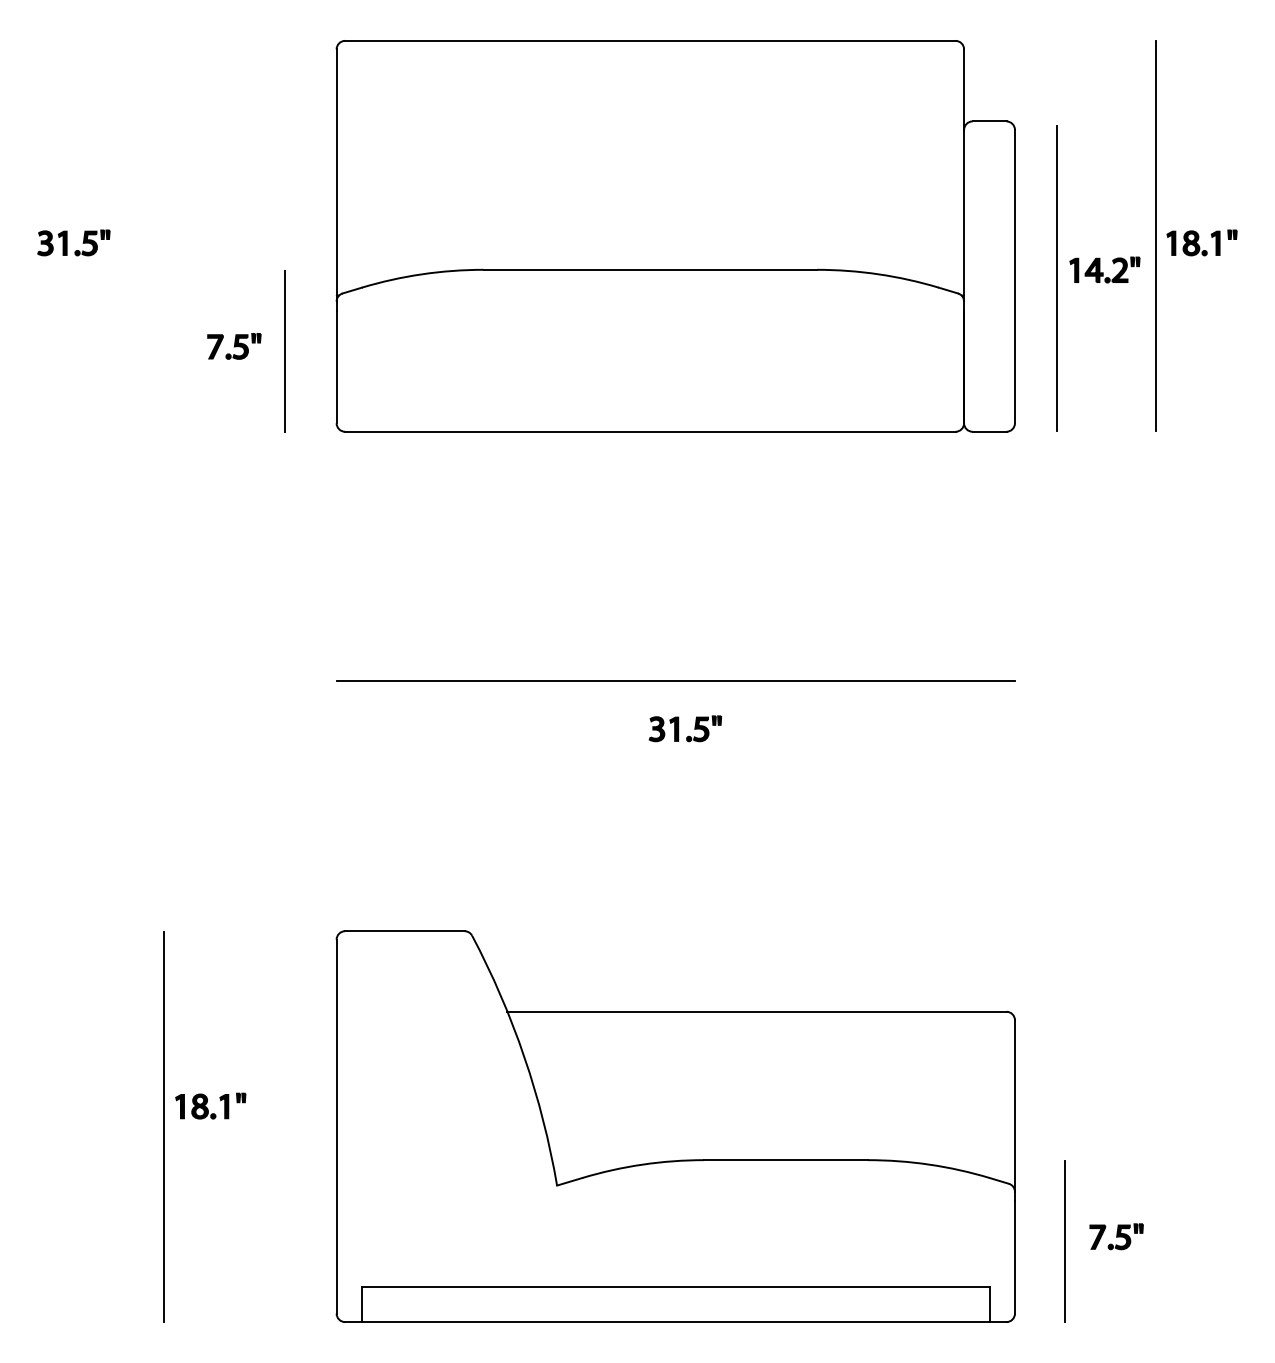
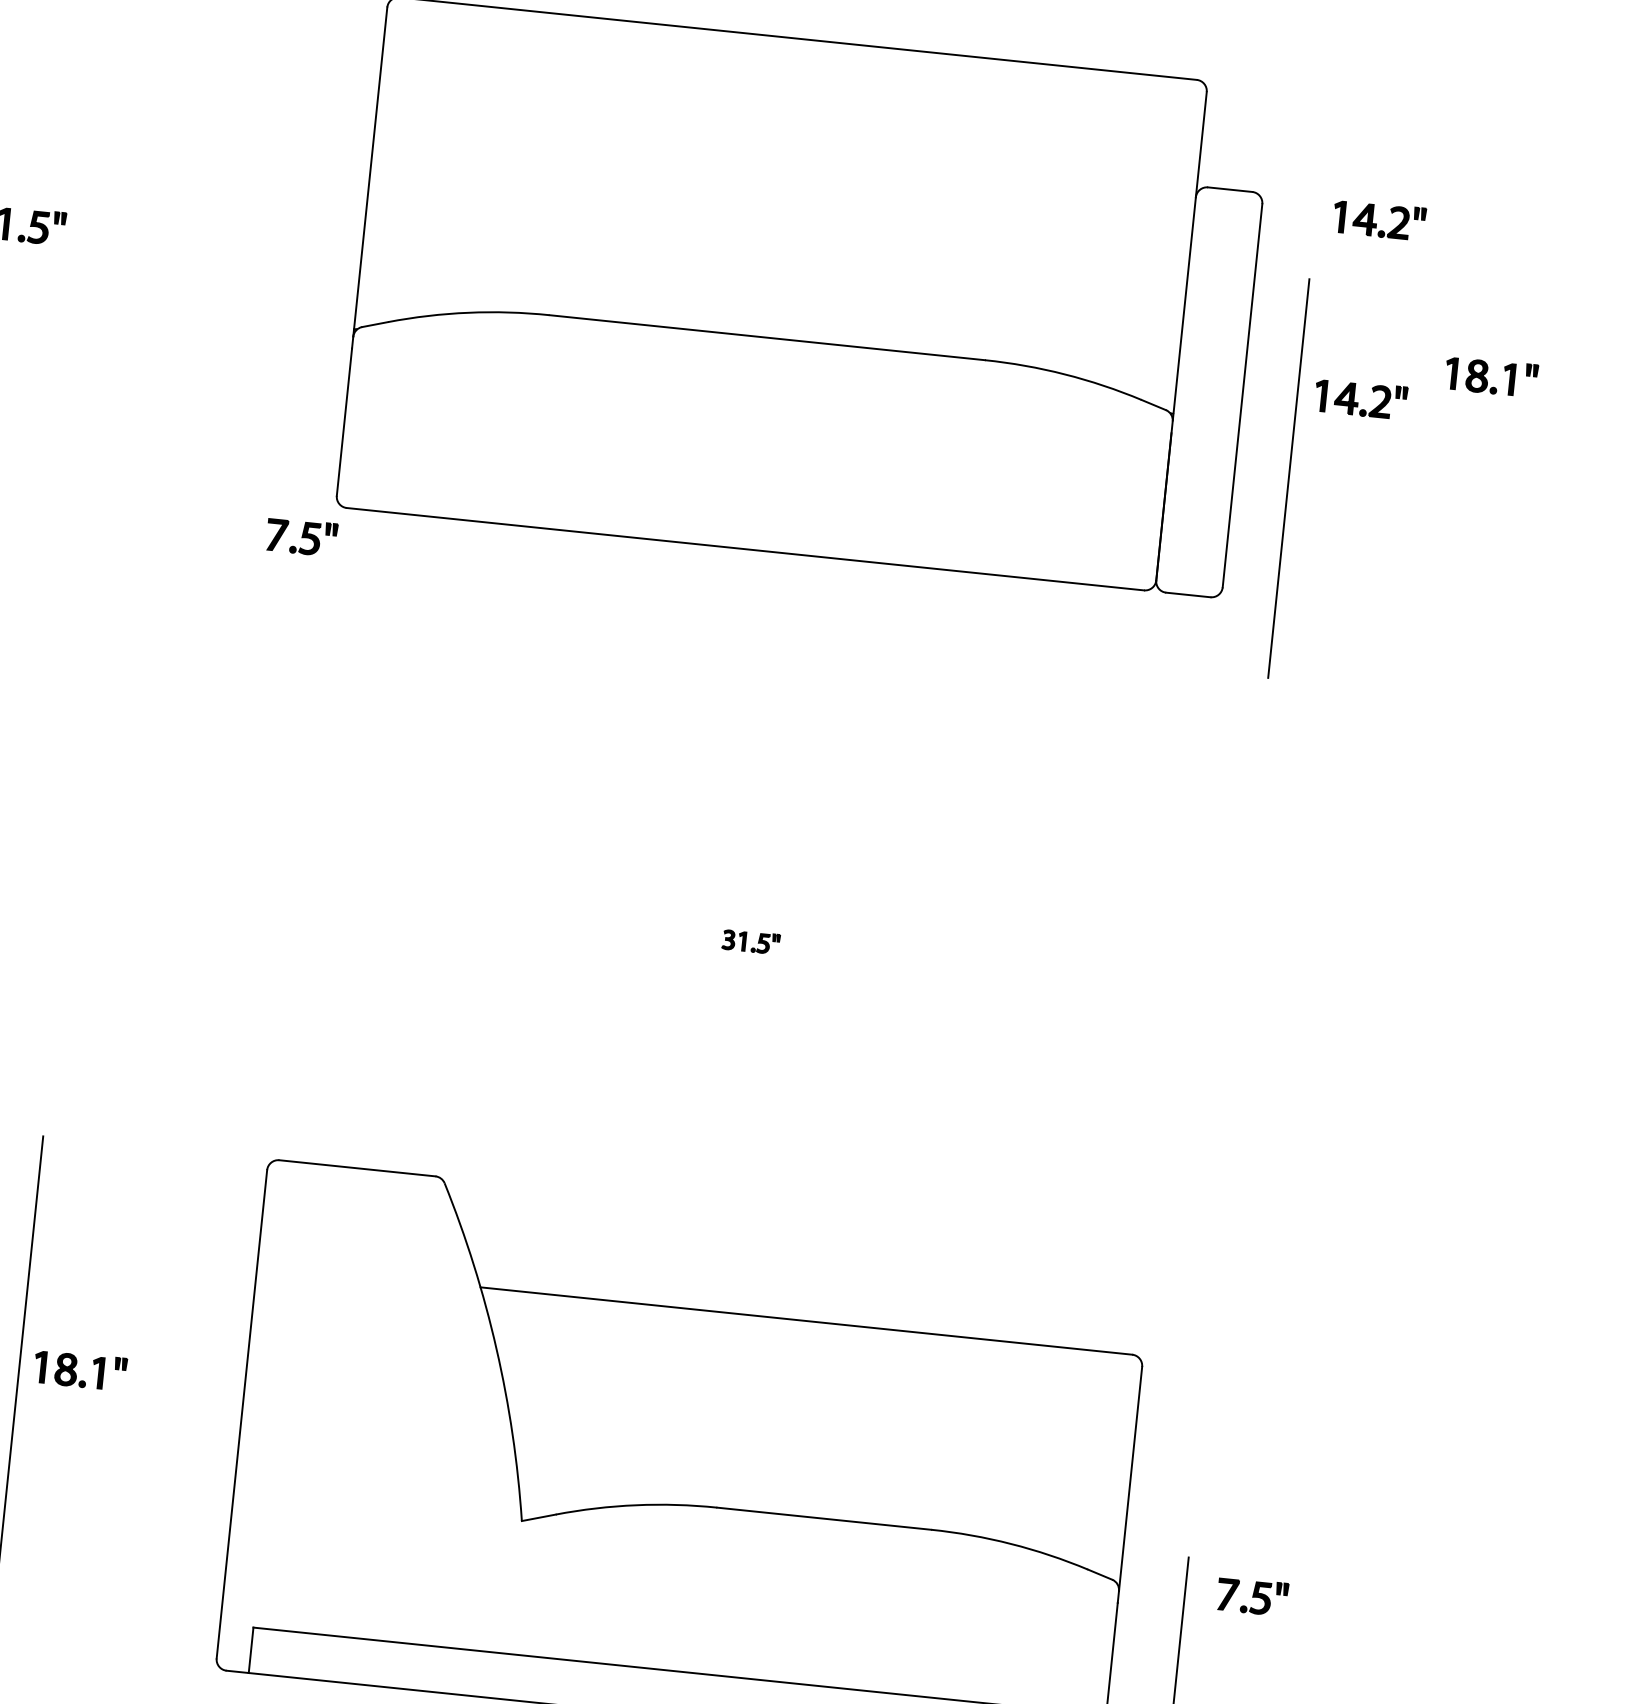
part: (1104, 132) -> (1378, 219), added
line: (1155, 236) -> (1431, 362), removed
line: (1056, 278) -> (1288, 478), moved
part: (234, 346) -> (302, 537), moved
line: (285, 350) -> (279, 393), removed
line: (675, 681) -> (744, 878), removed
part: (685, 728) -> (751, 941), size x0.6
part: (1116, 1236) -> (1252, 1596), moved

